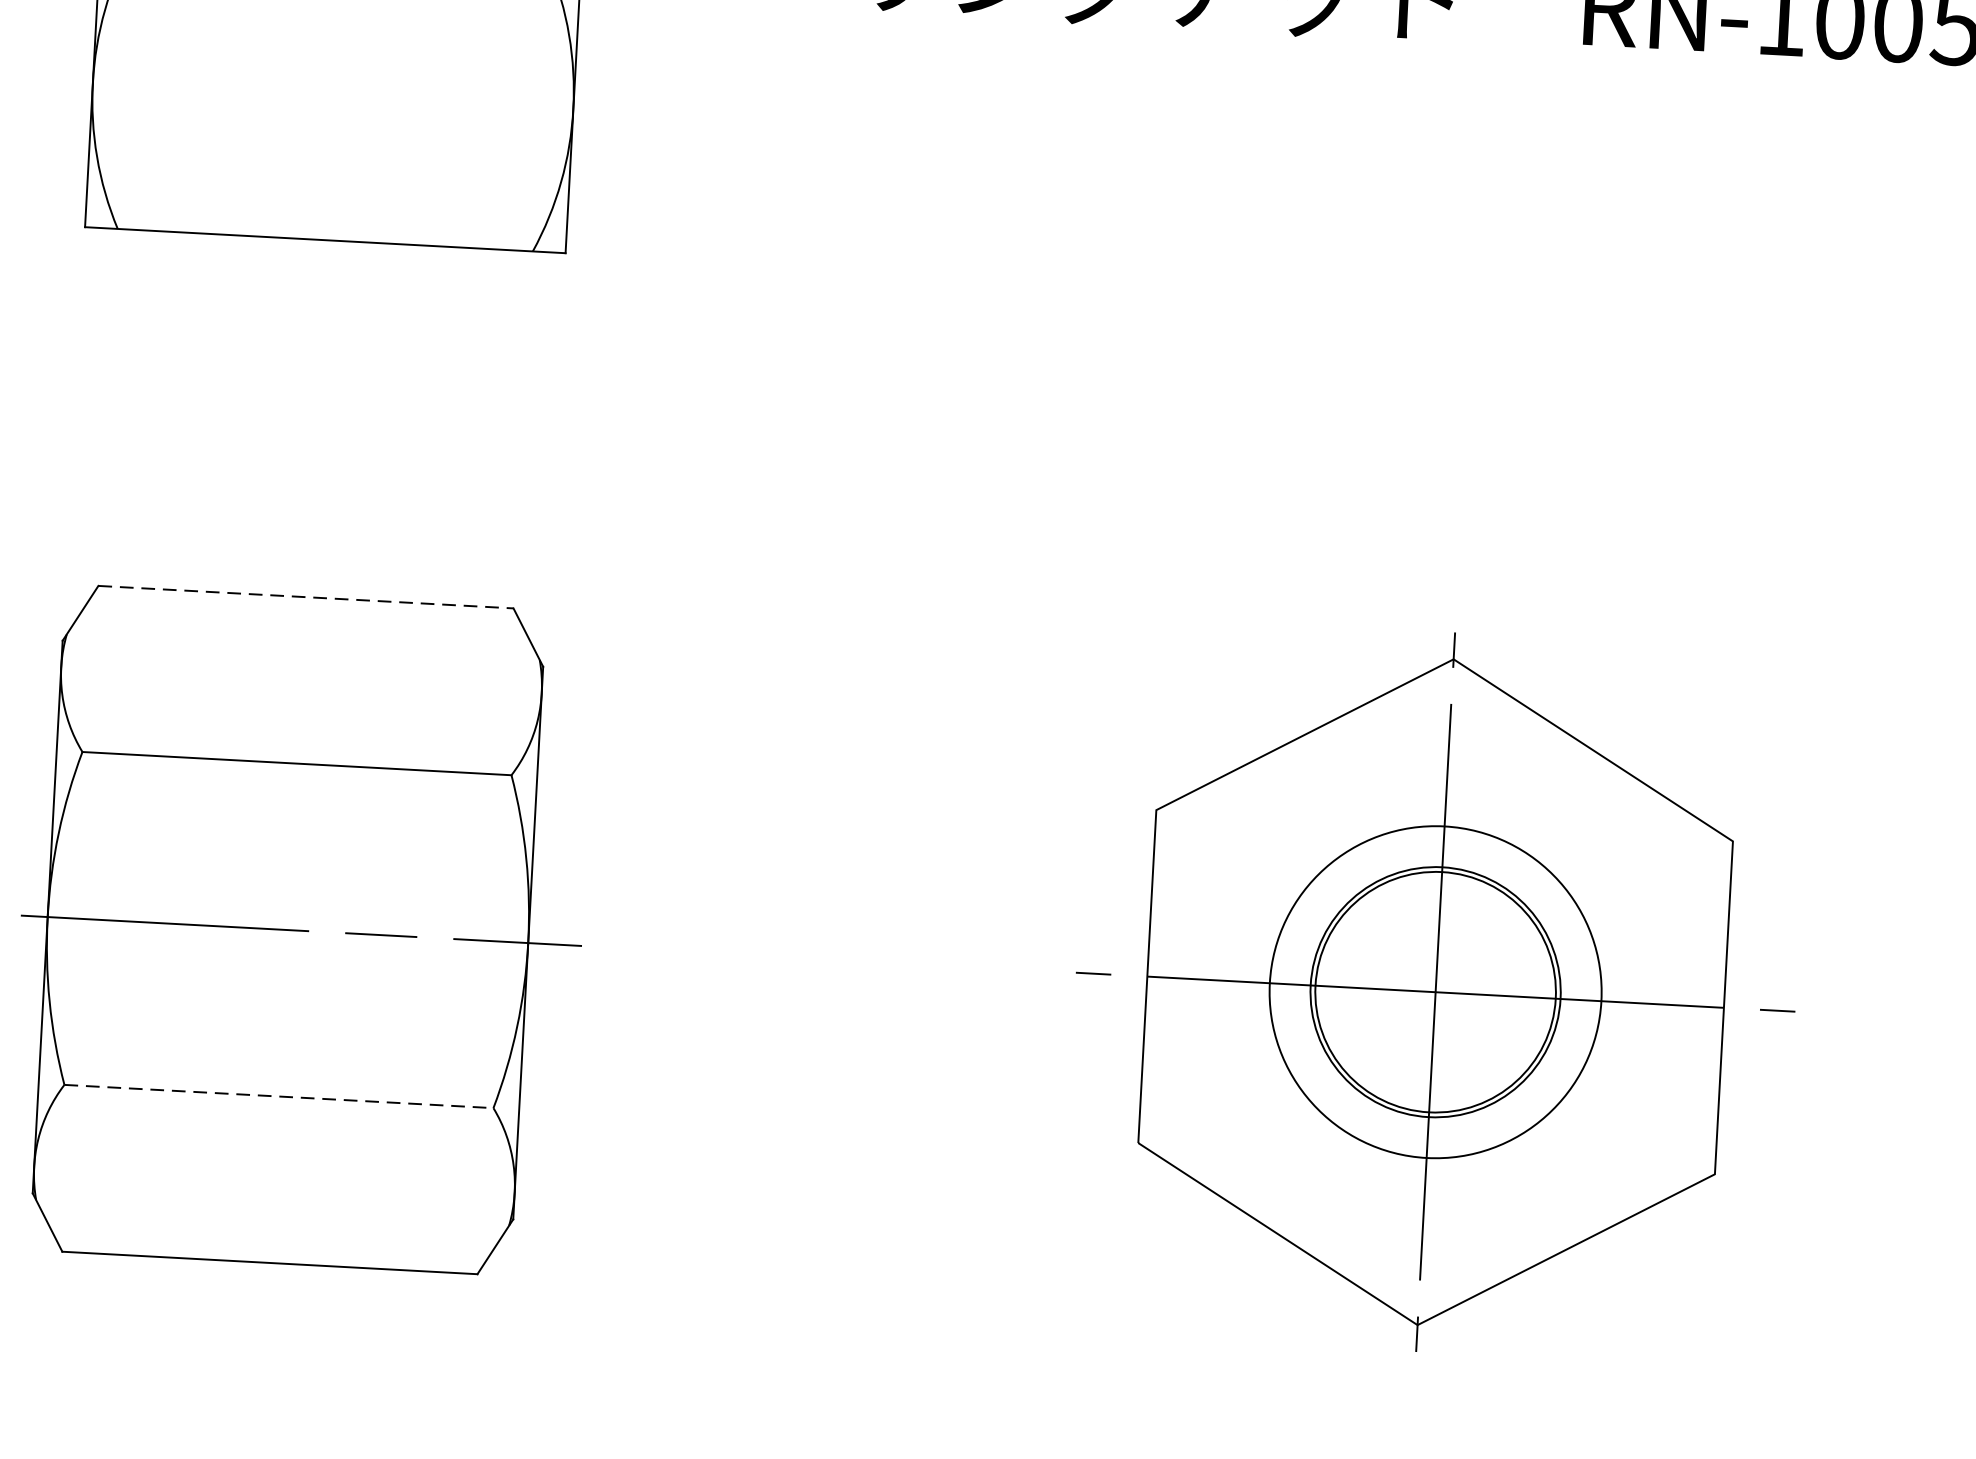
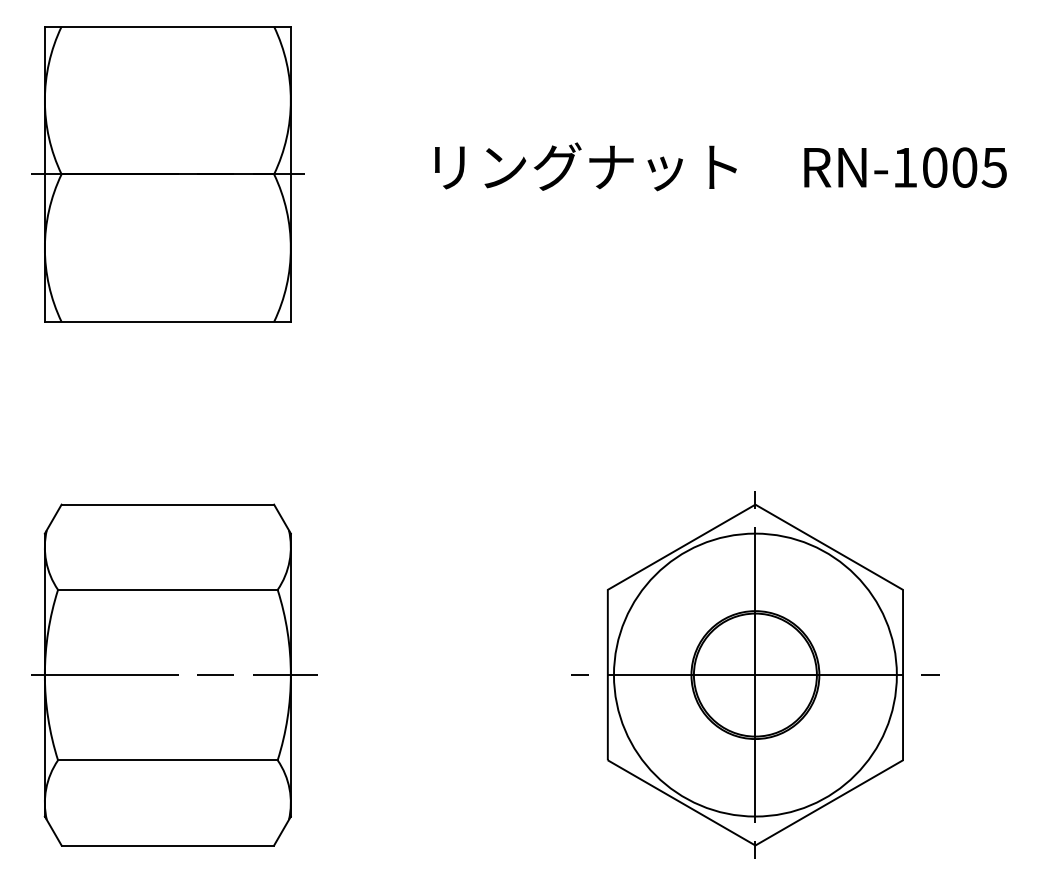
line: (307, 596) -> (168, 504), dashed -> solid
circle: (1433, 990) -> (754, 674), size x1.67
line: (278, 1096) -> (167, 760), dashed -> solid

